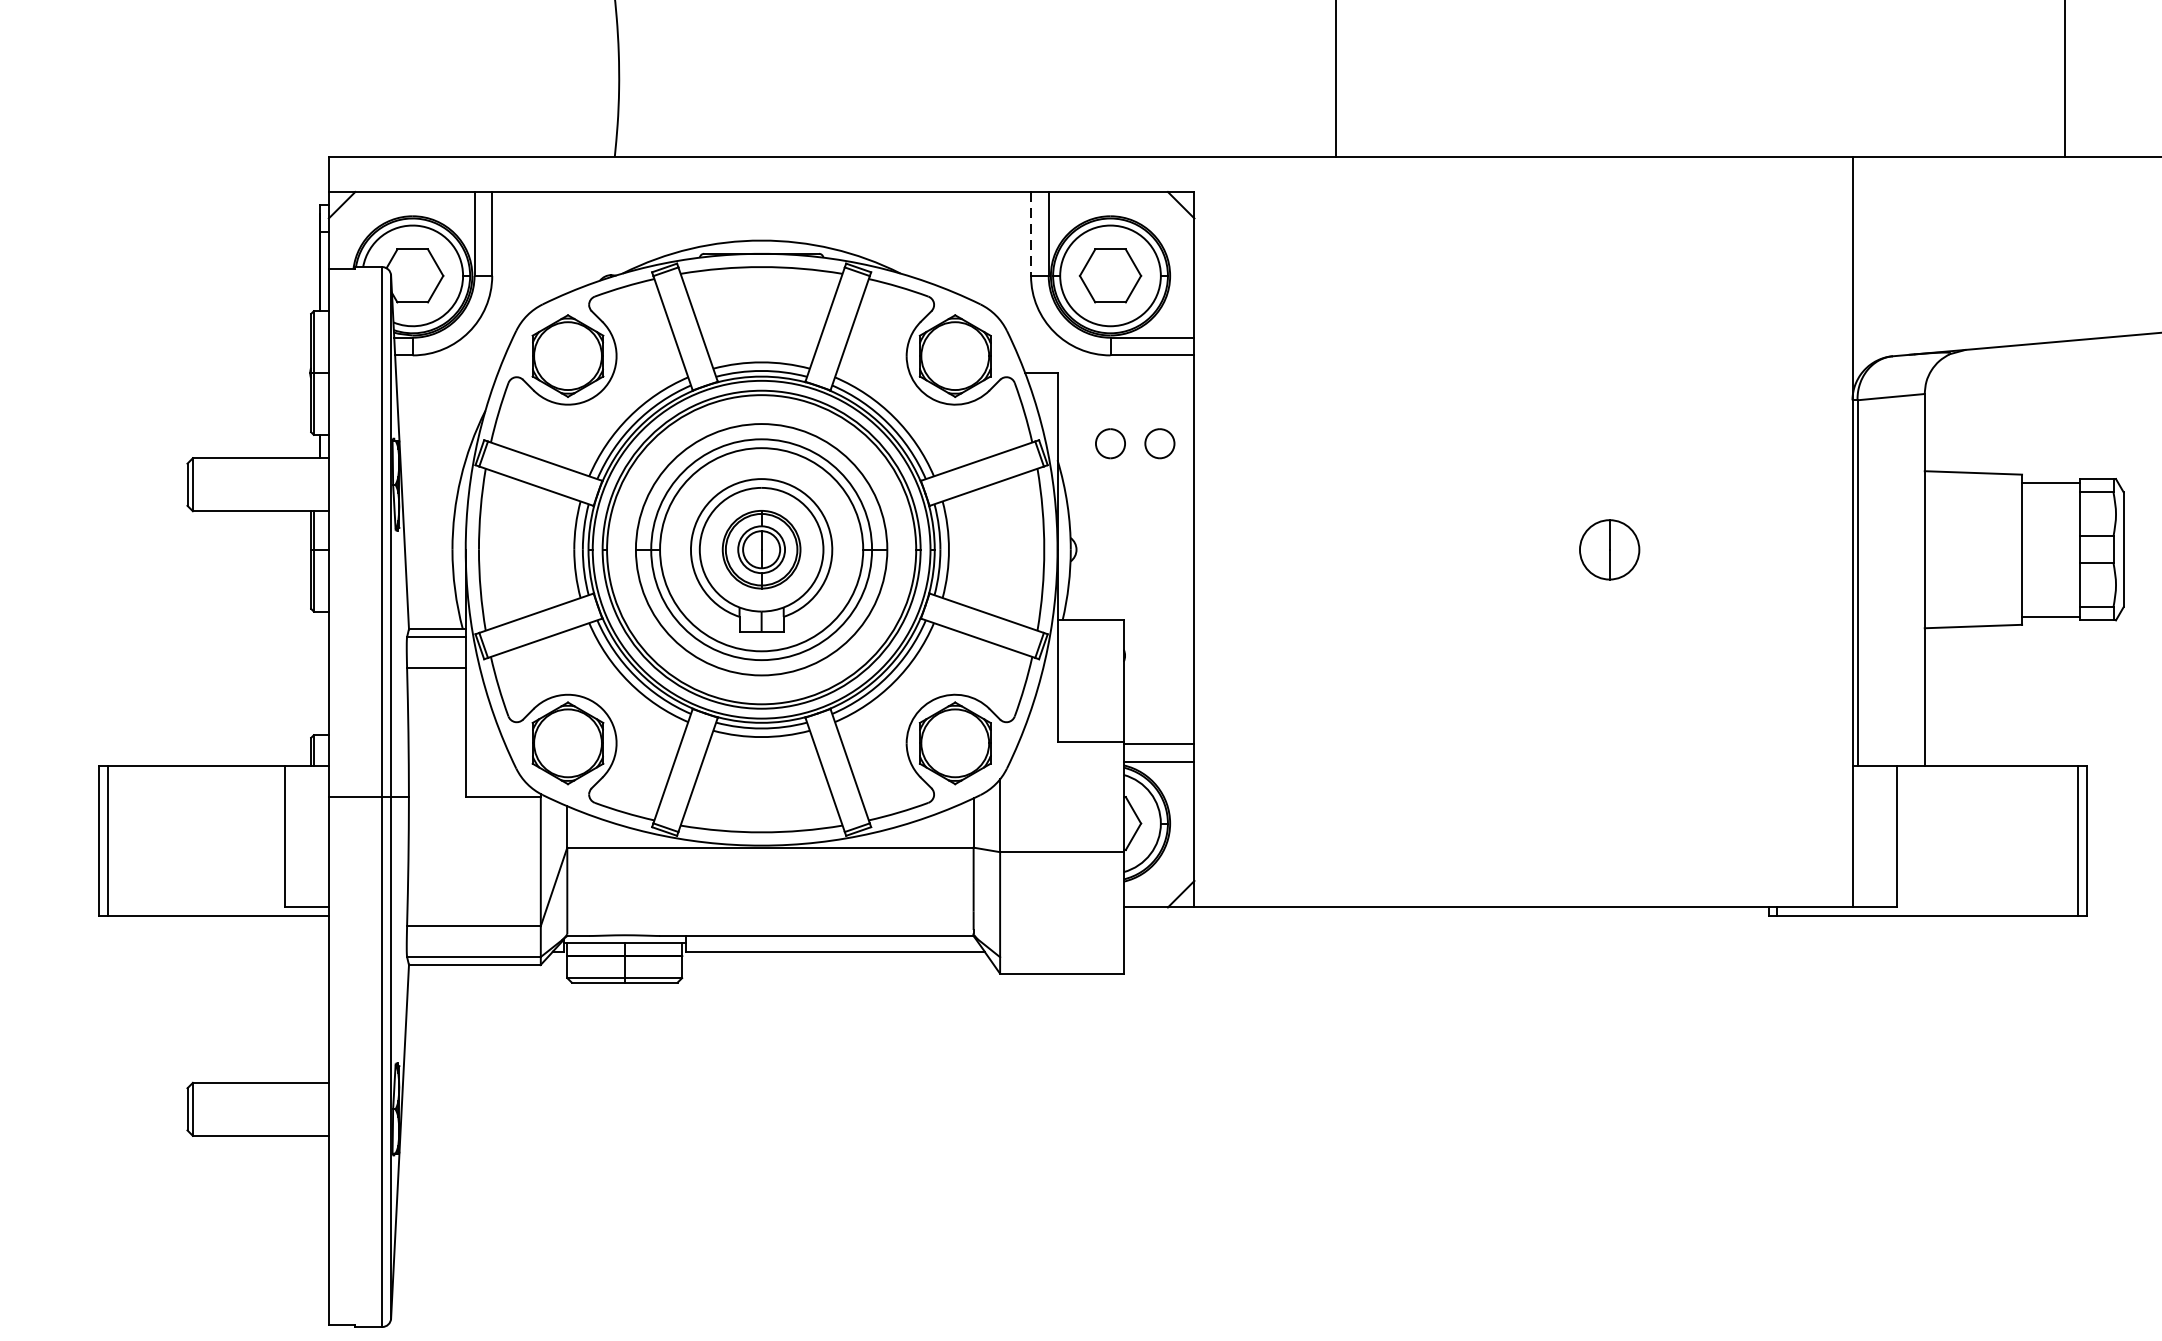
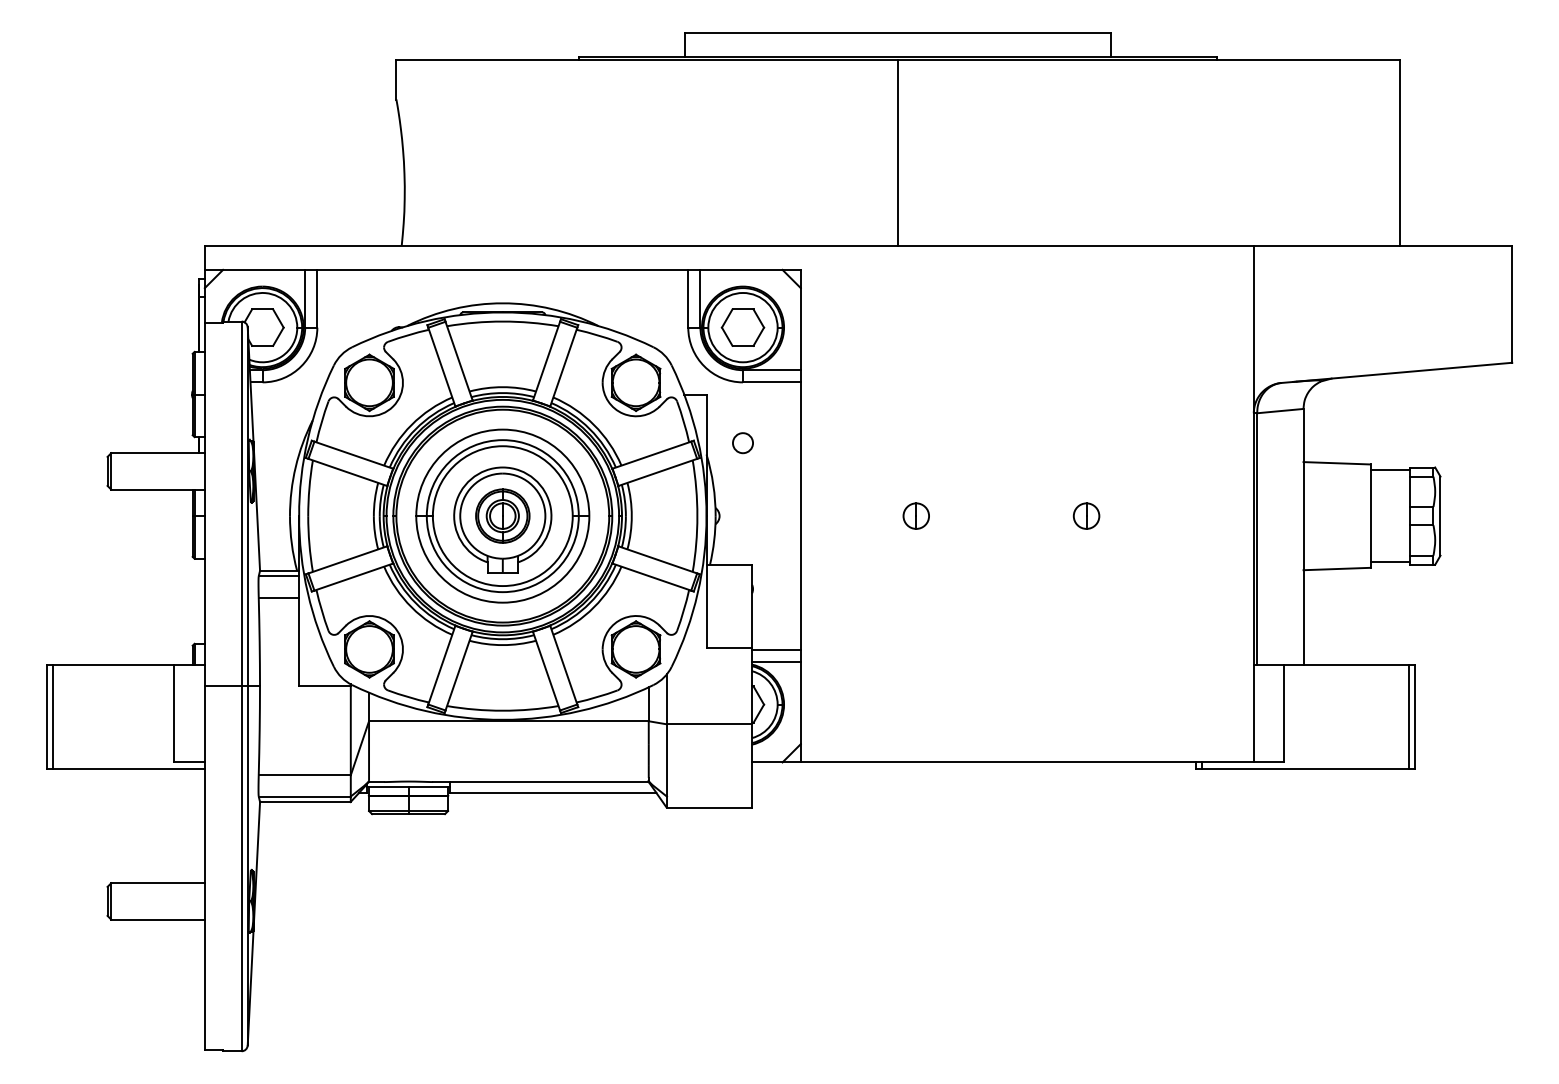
line: (1031, 233) -> (688, 298), dashed -> solid
part: (1159, 444) -> (776, 443), removed
part: (1361, 548) -> (915, 515), added
part: (1609, 548) -> (1086, 515), size x0.62

